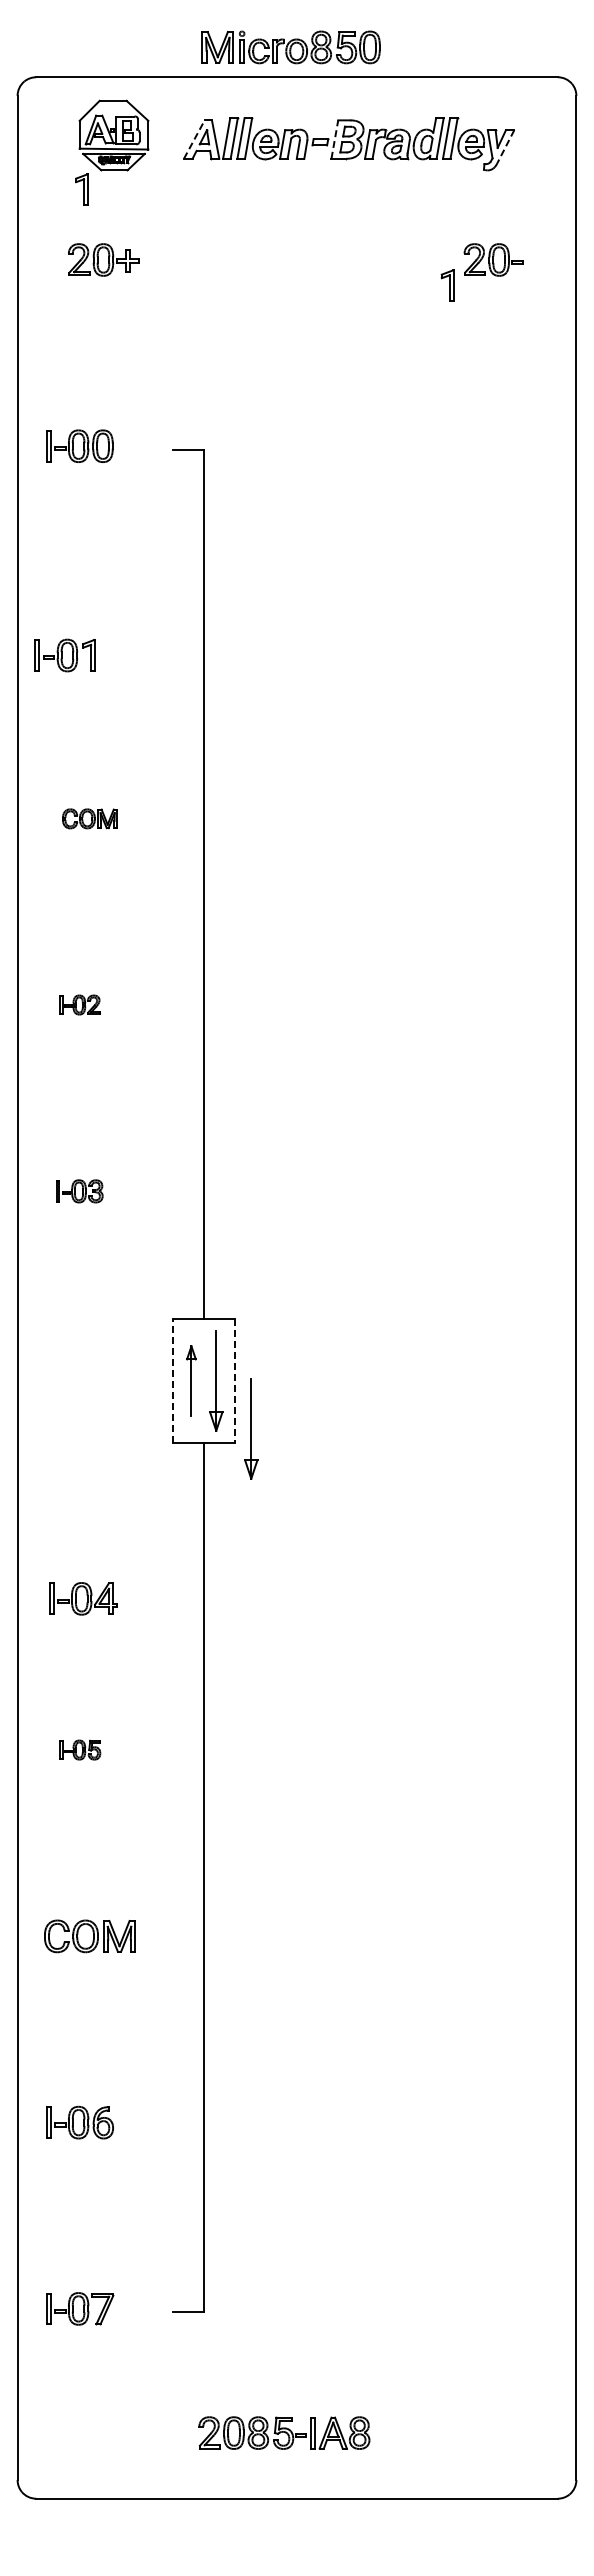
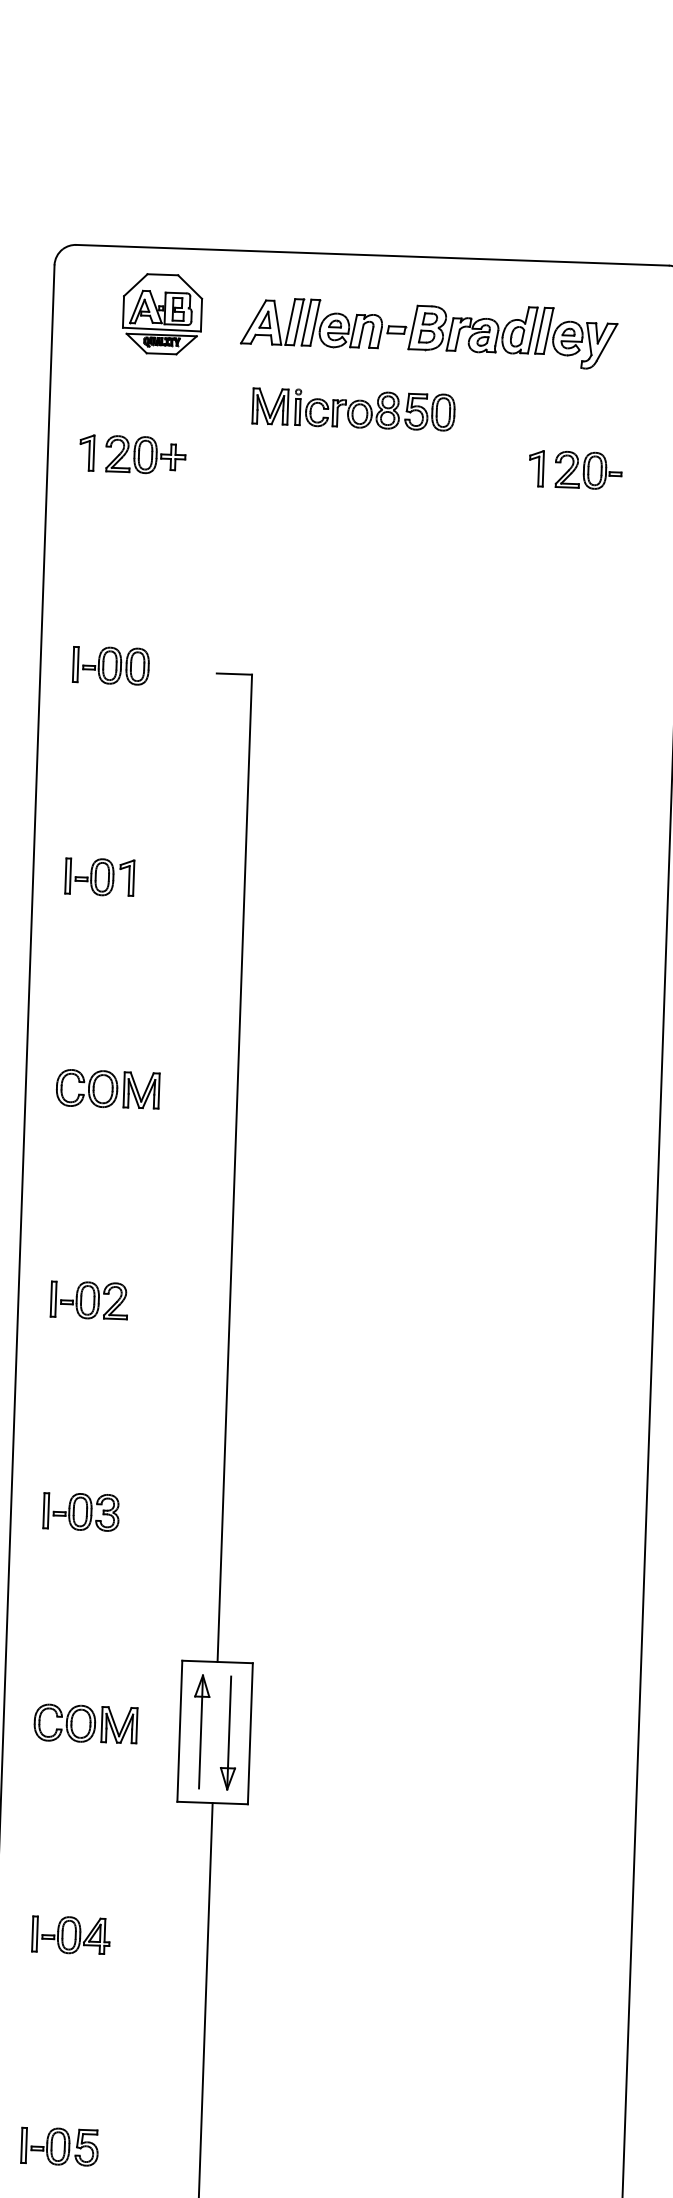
part: (290, 47) -> (353, 409), moved
line: (194, 139) -> (253, 321), dashed -> solid
line: (334, 139) -> (412, 327), dashed -> solid
line: (505, 147) -> (606, 343), dashed -> solid
part: (81, 189) -> (86, 452), moved
part: (447, 285) -> (536, 468), moved
part: (64, 655) -> (99, 877), moved
part: (89, 818) -> (107, 1088), size x1.67
part: (80, 1004) -> (89, 1299), size x1.67
part: (79, 1191) -> (81, 1512), size x1.43
part: (89, 1377) -> (85, 1723), added
line: (172, 1380) -> (179, 1730), dashed -> solid
part: (191, 1380) -> (201, 1731), size x1.43
line: (234, 1381) -> (249, 1734), dashed -> solid
part: (251, 1428) -> (267, 1788), removed
part: (83, 1598) -> (71, 1934), moved
part: (80, 1749) -> (60, 2146), size x1.67

